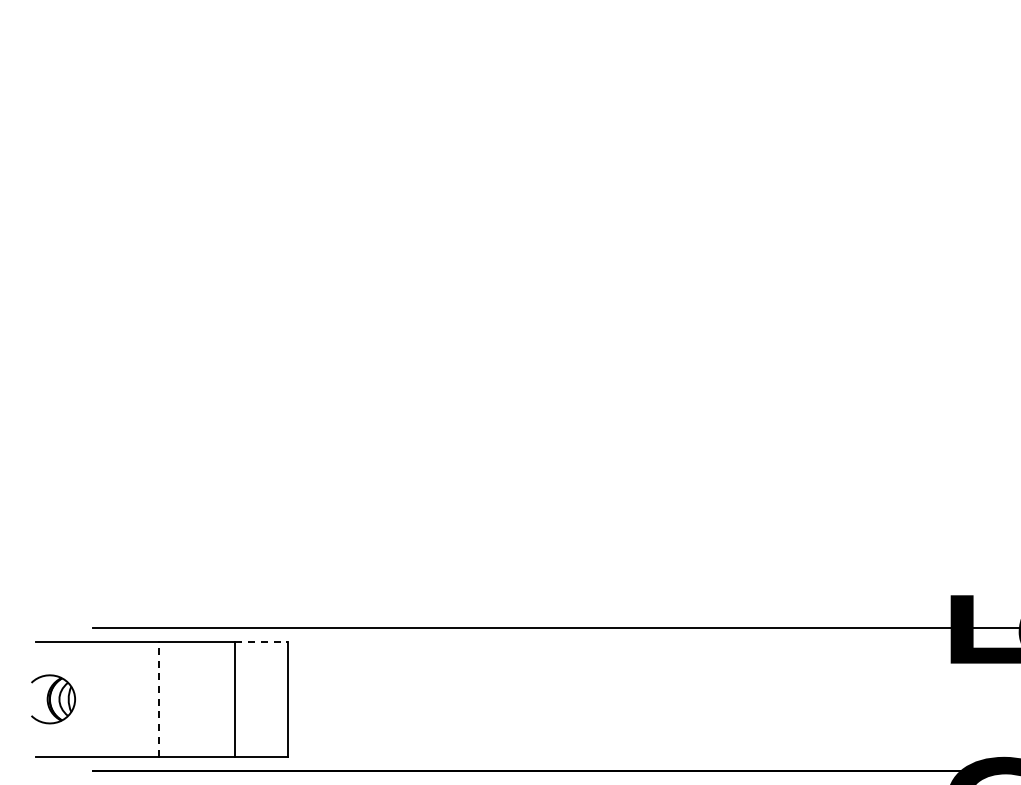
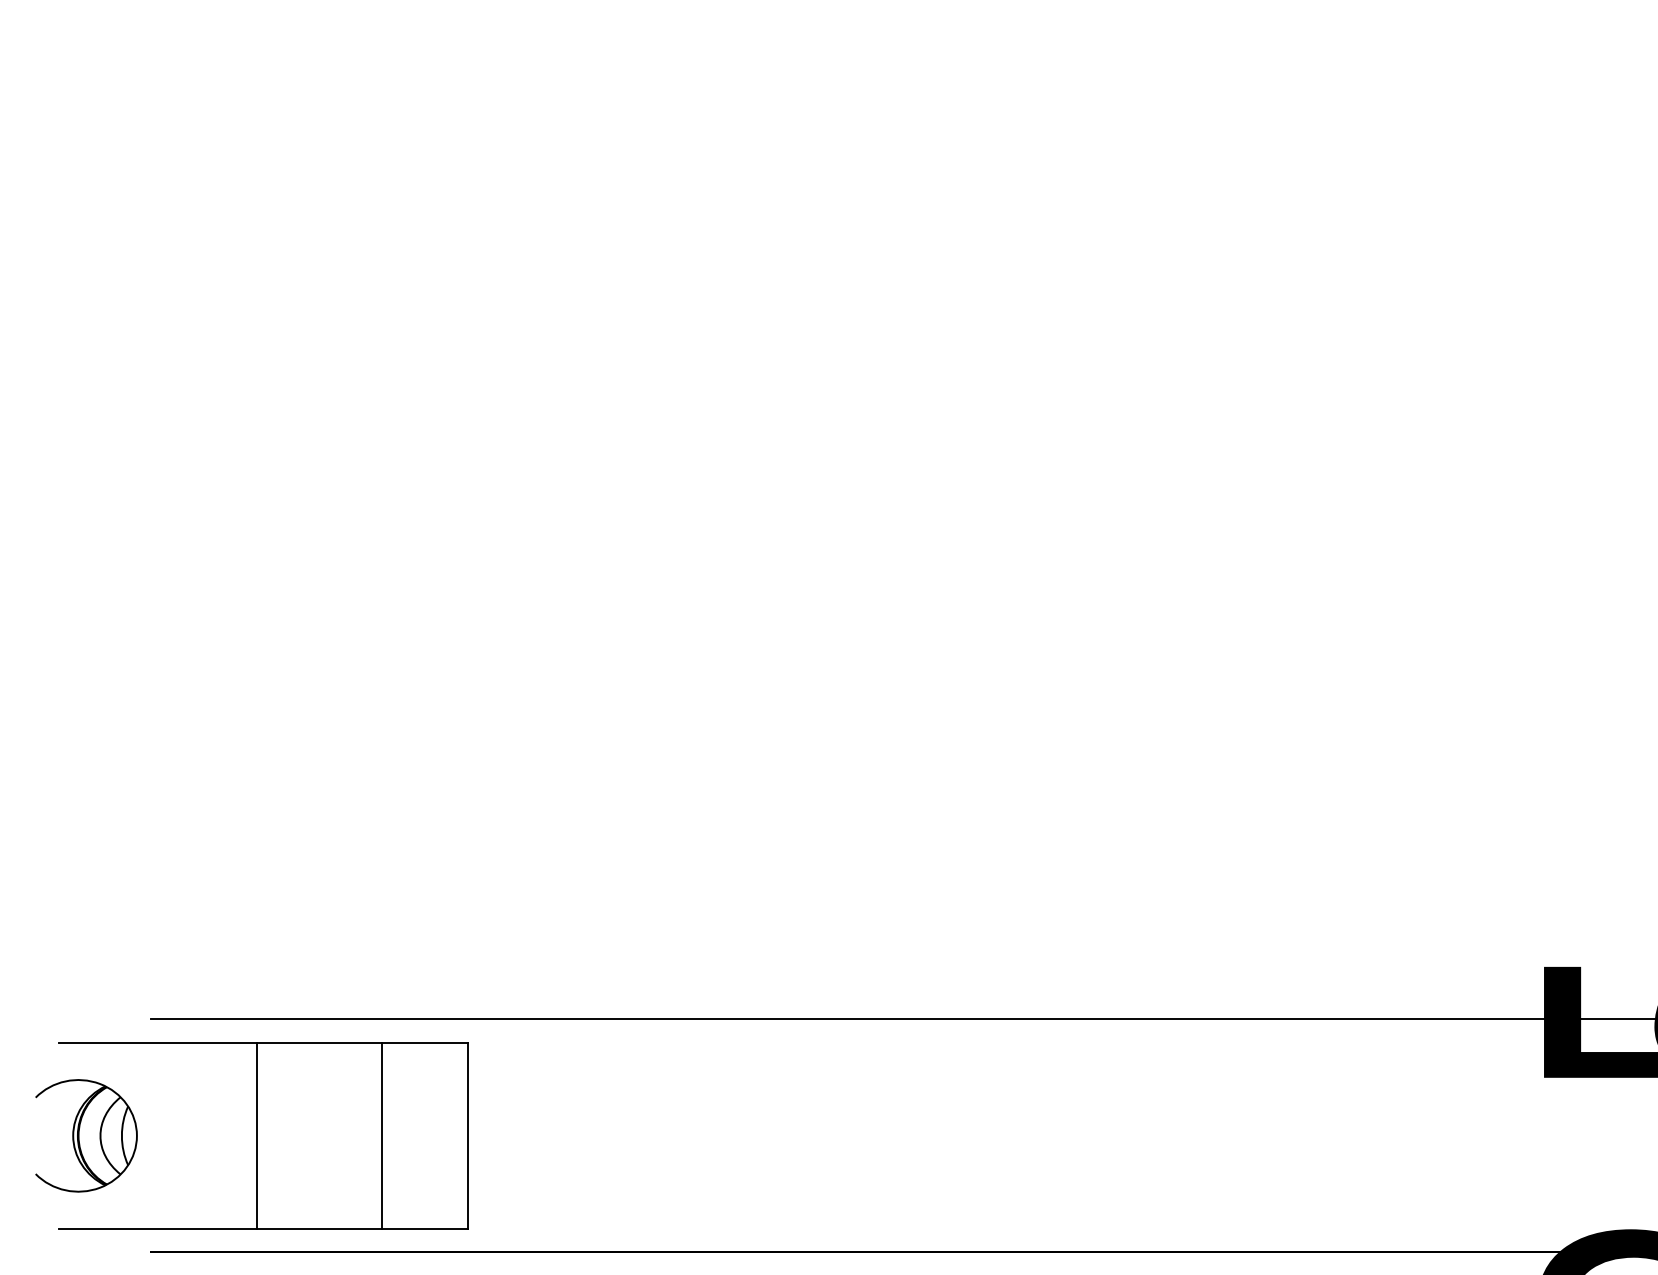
line: (261, 642) -> (424, 1043), dashed -> solid
line: (158, 698) -> (257, 1134), dashed -> solid
part: (53, 699) -> (86, 1136), size x1.43

